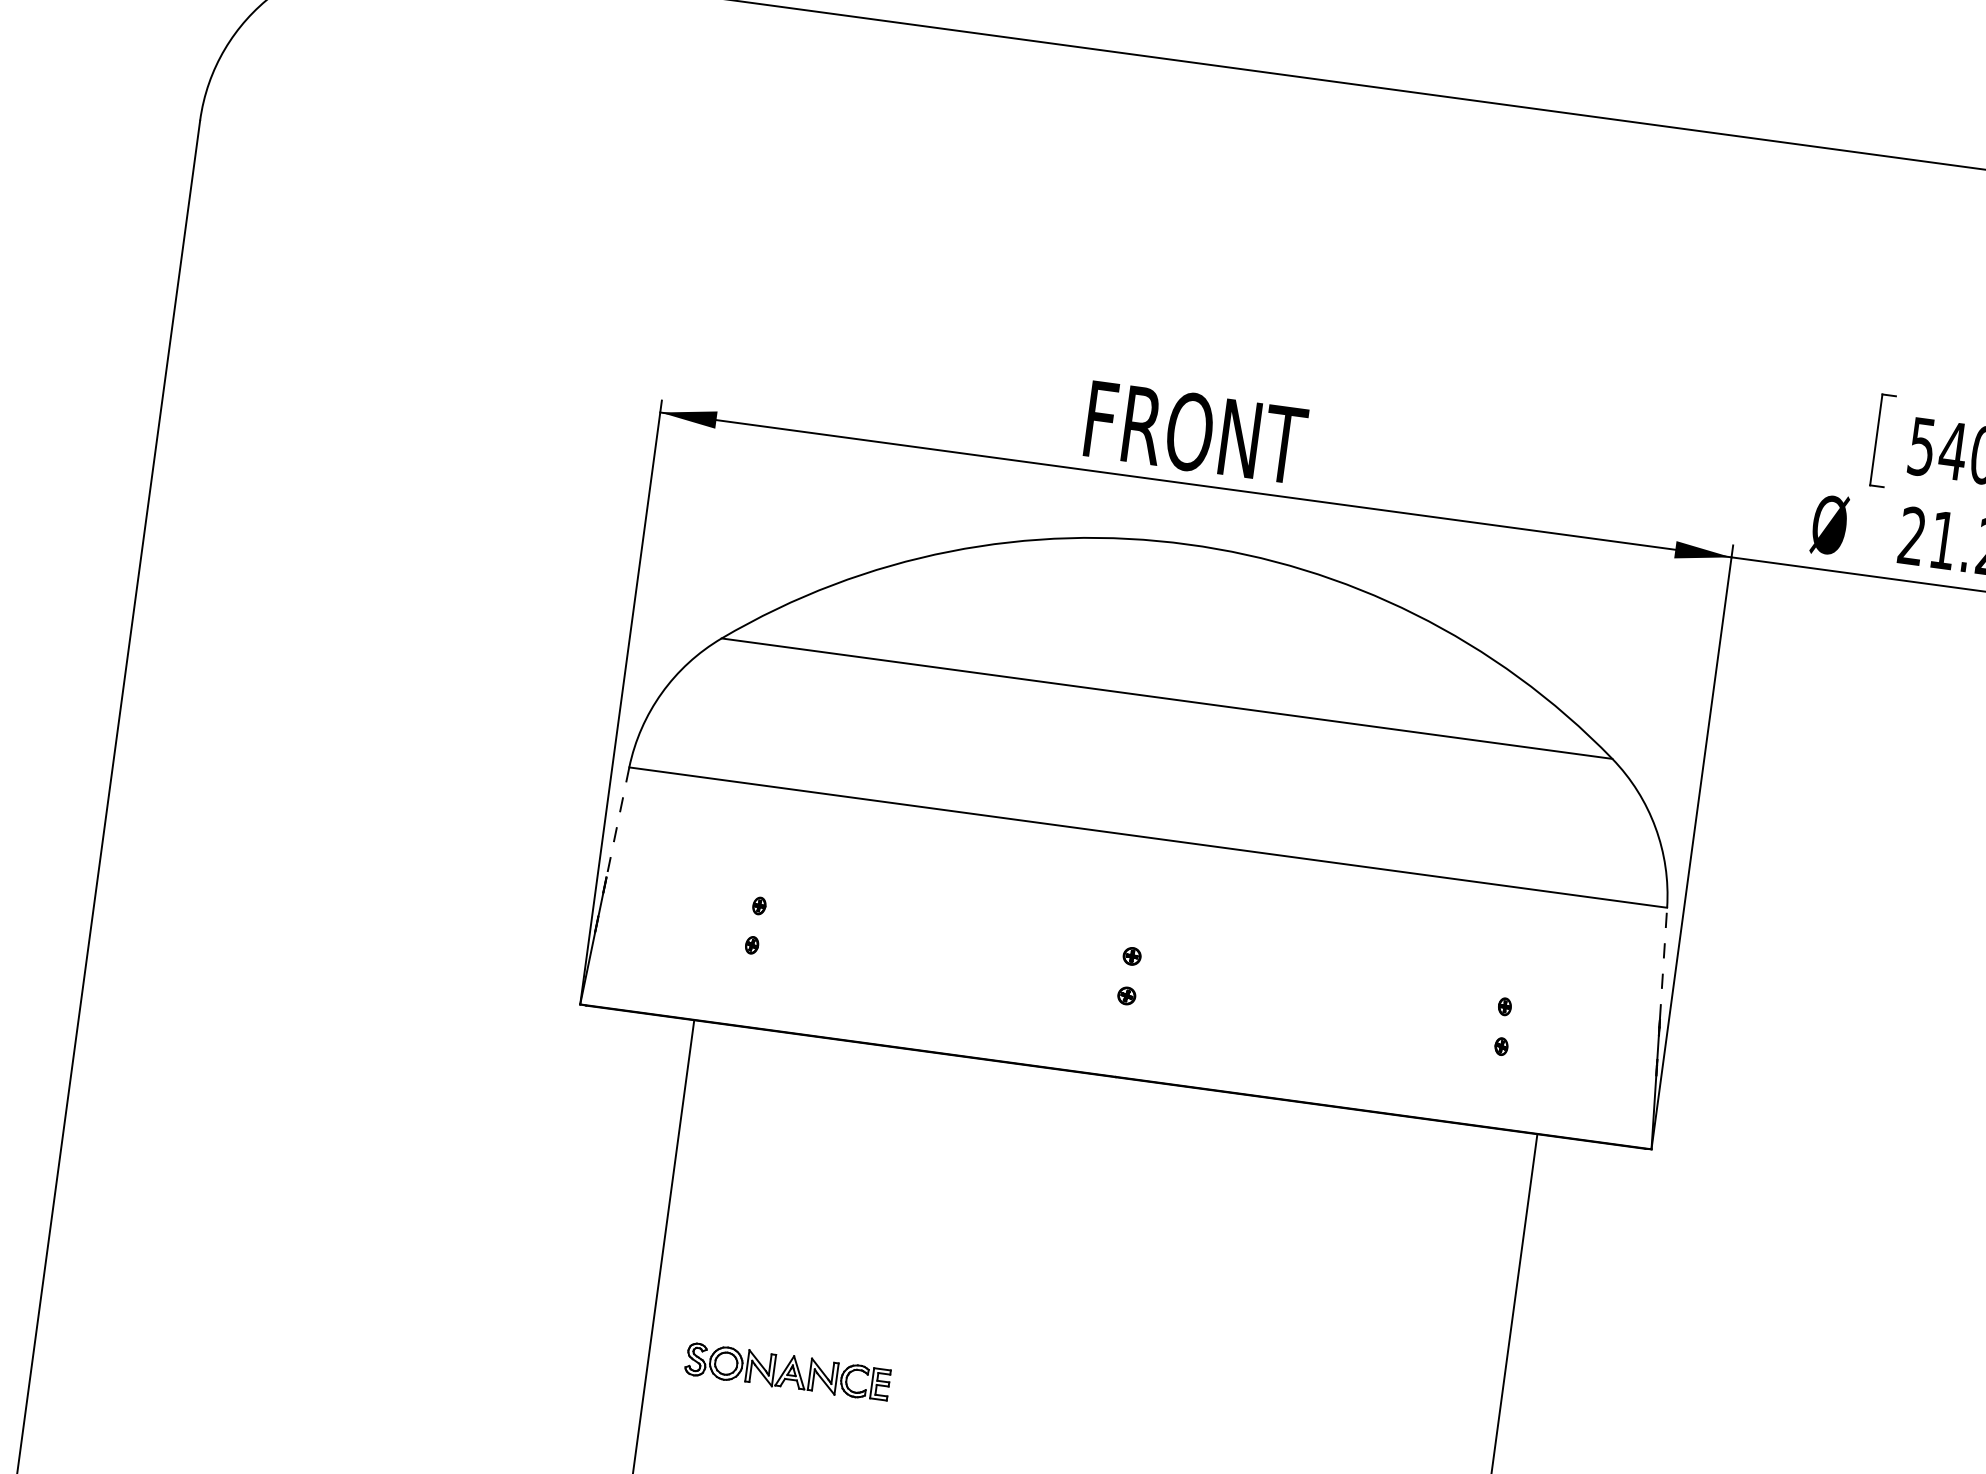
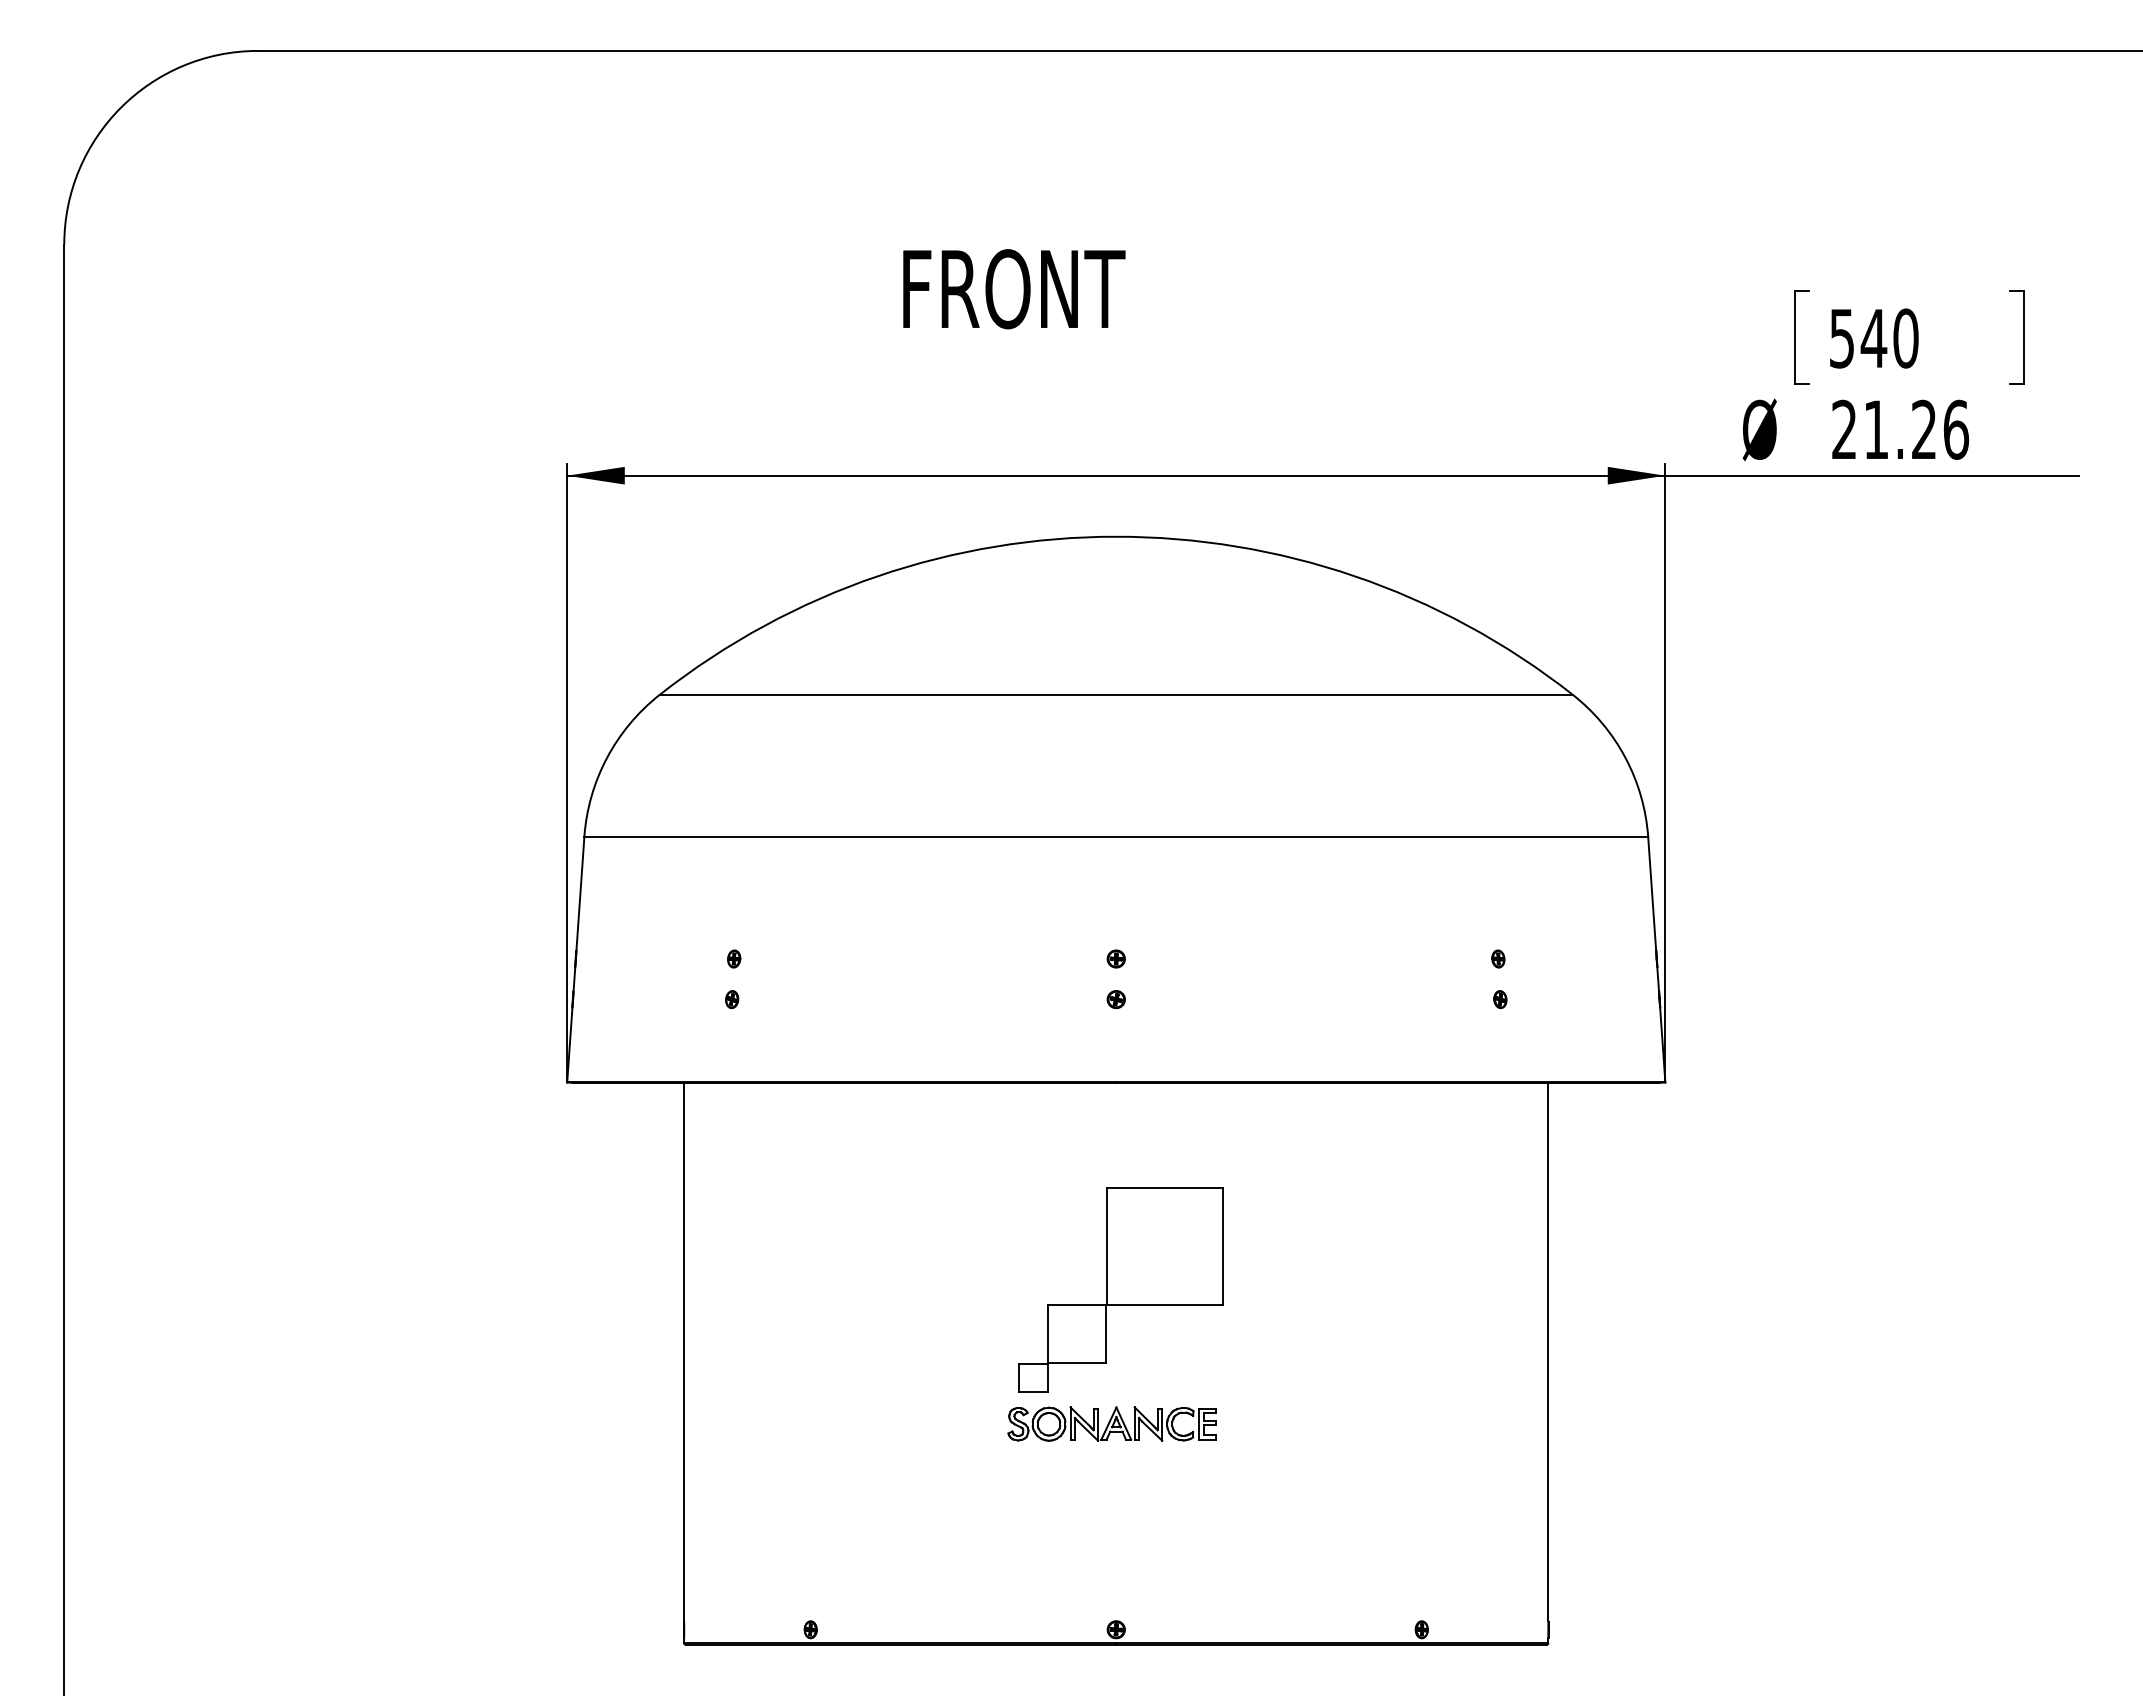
text: (1196, 433) -> (1014, 289), moved
line: (618, 821) -> (580, 893), dashed -> solid
line: (1663, 963) -> (1652, 893), dashed -> solid
part: (1092, 1279) -> (1120, 1289), added
part: (787, 1371) -> (1111, 1423), moved

